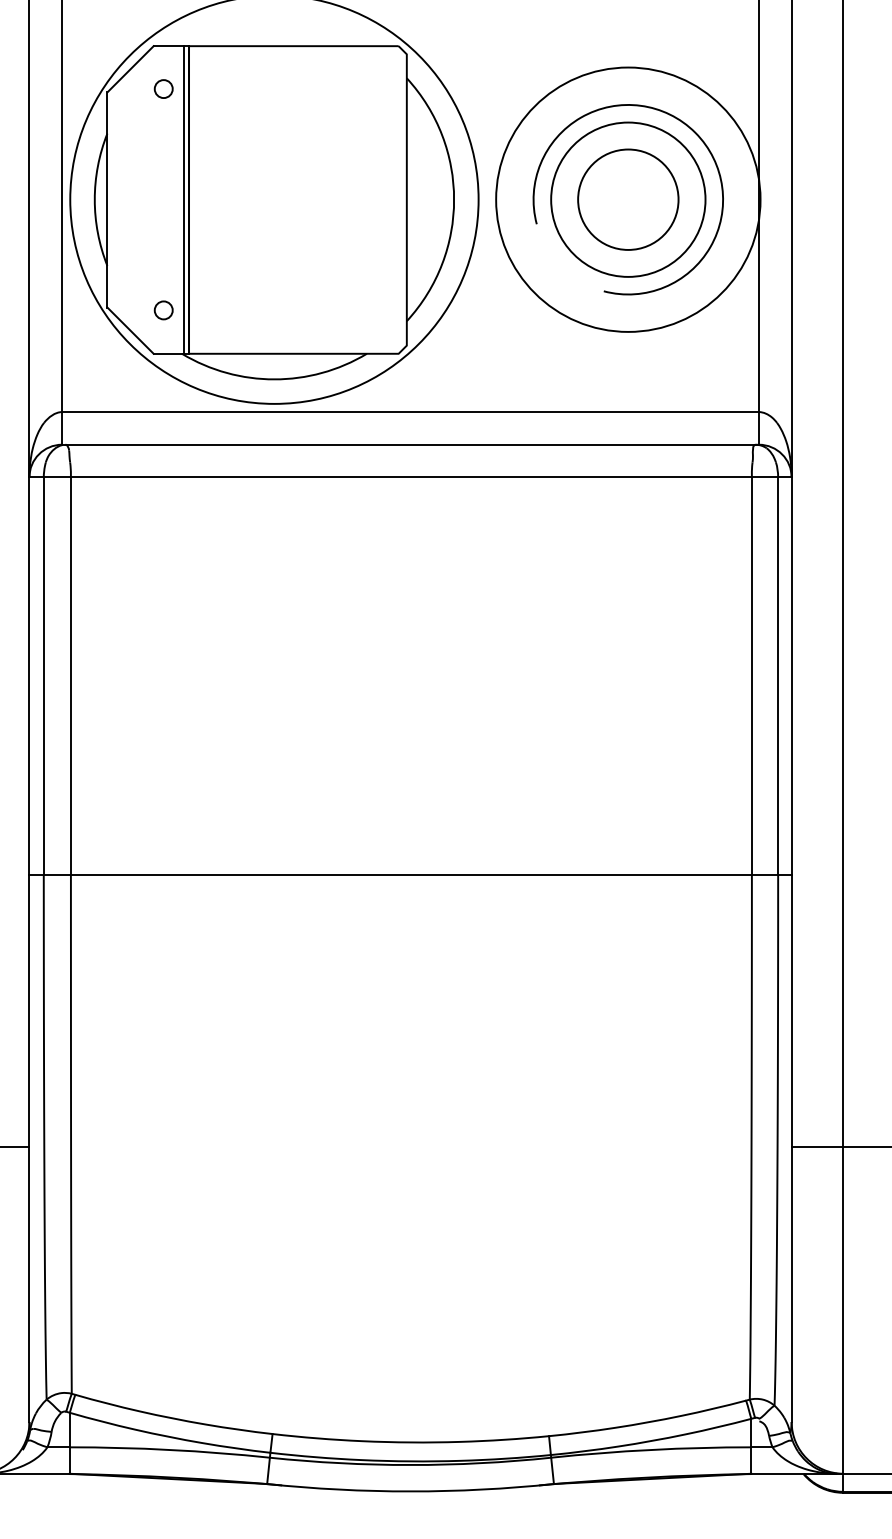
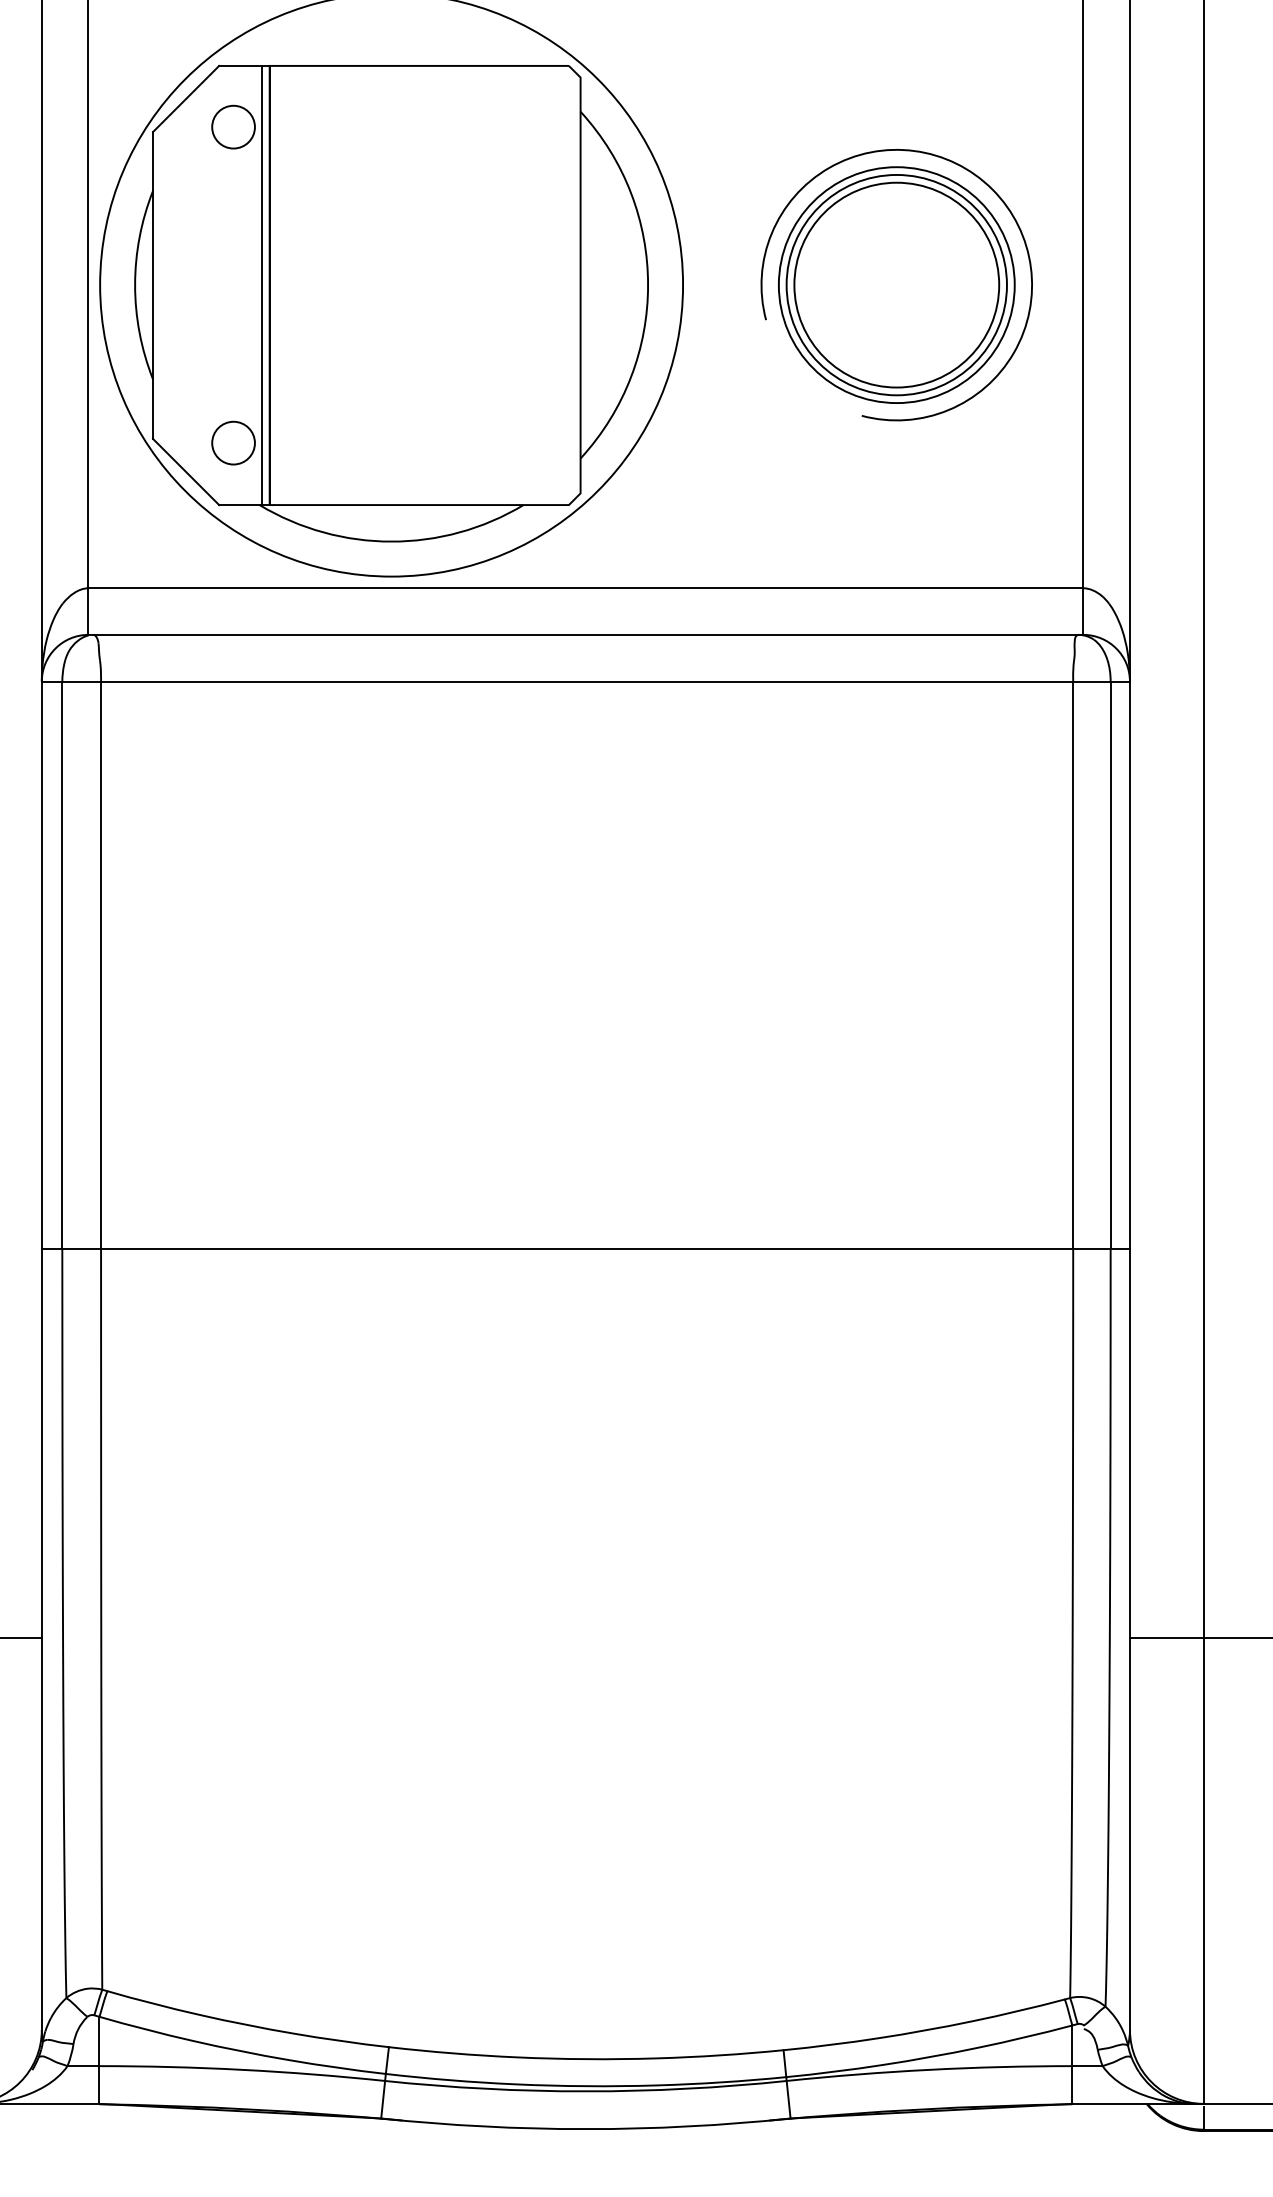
circle: (163, 88) -> (233, 126), size x1.67
circle: (628, 199) -> (896, 284), size x1.43
circle: (628, 199) -> (896, 285), size x0.62
circle: (163, 309) -> (233, 442), size x1.67

